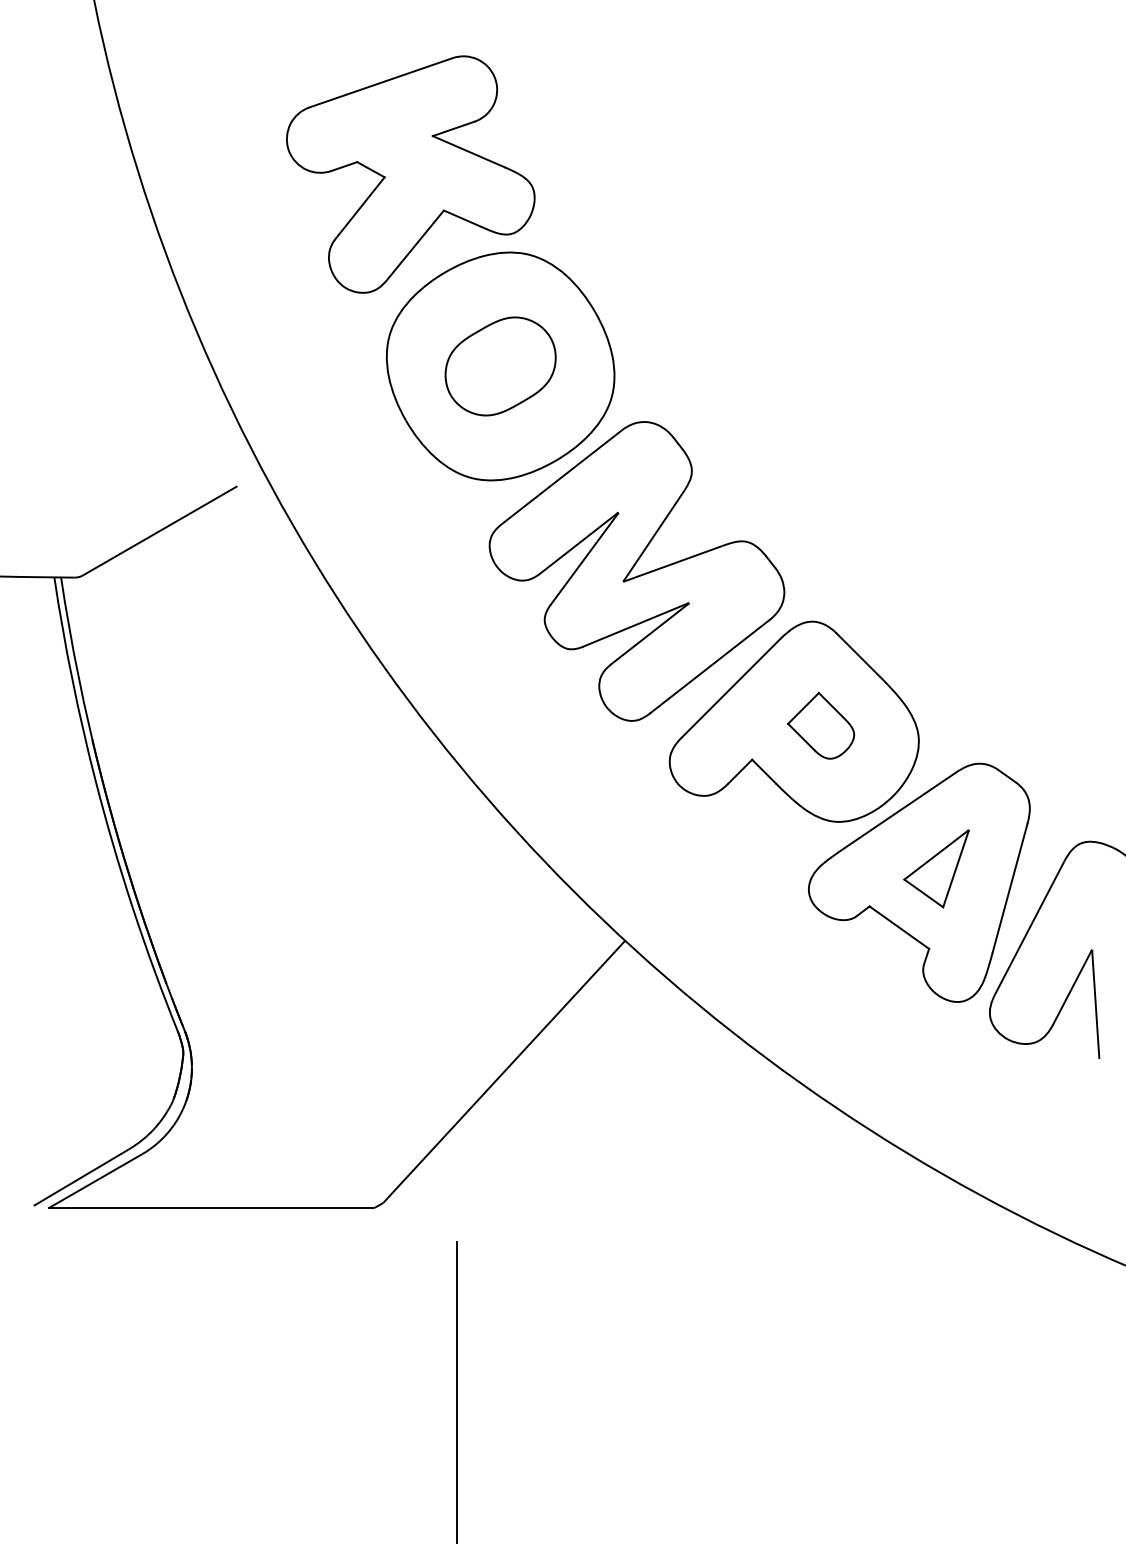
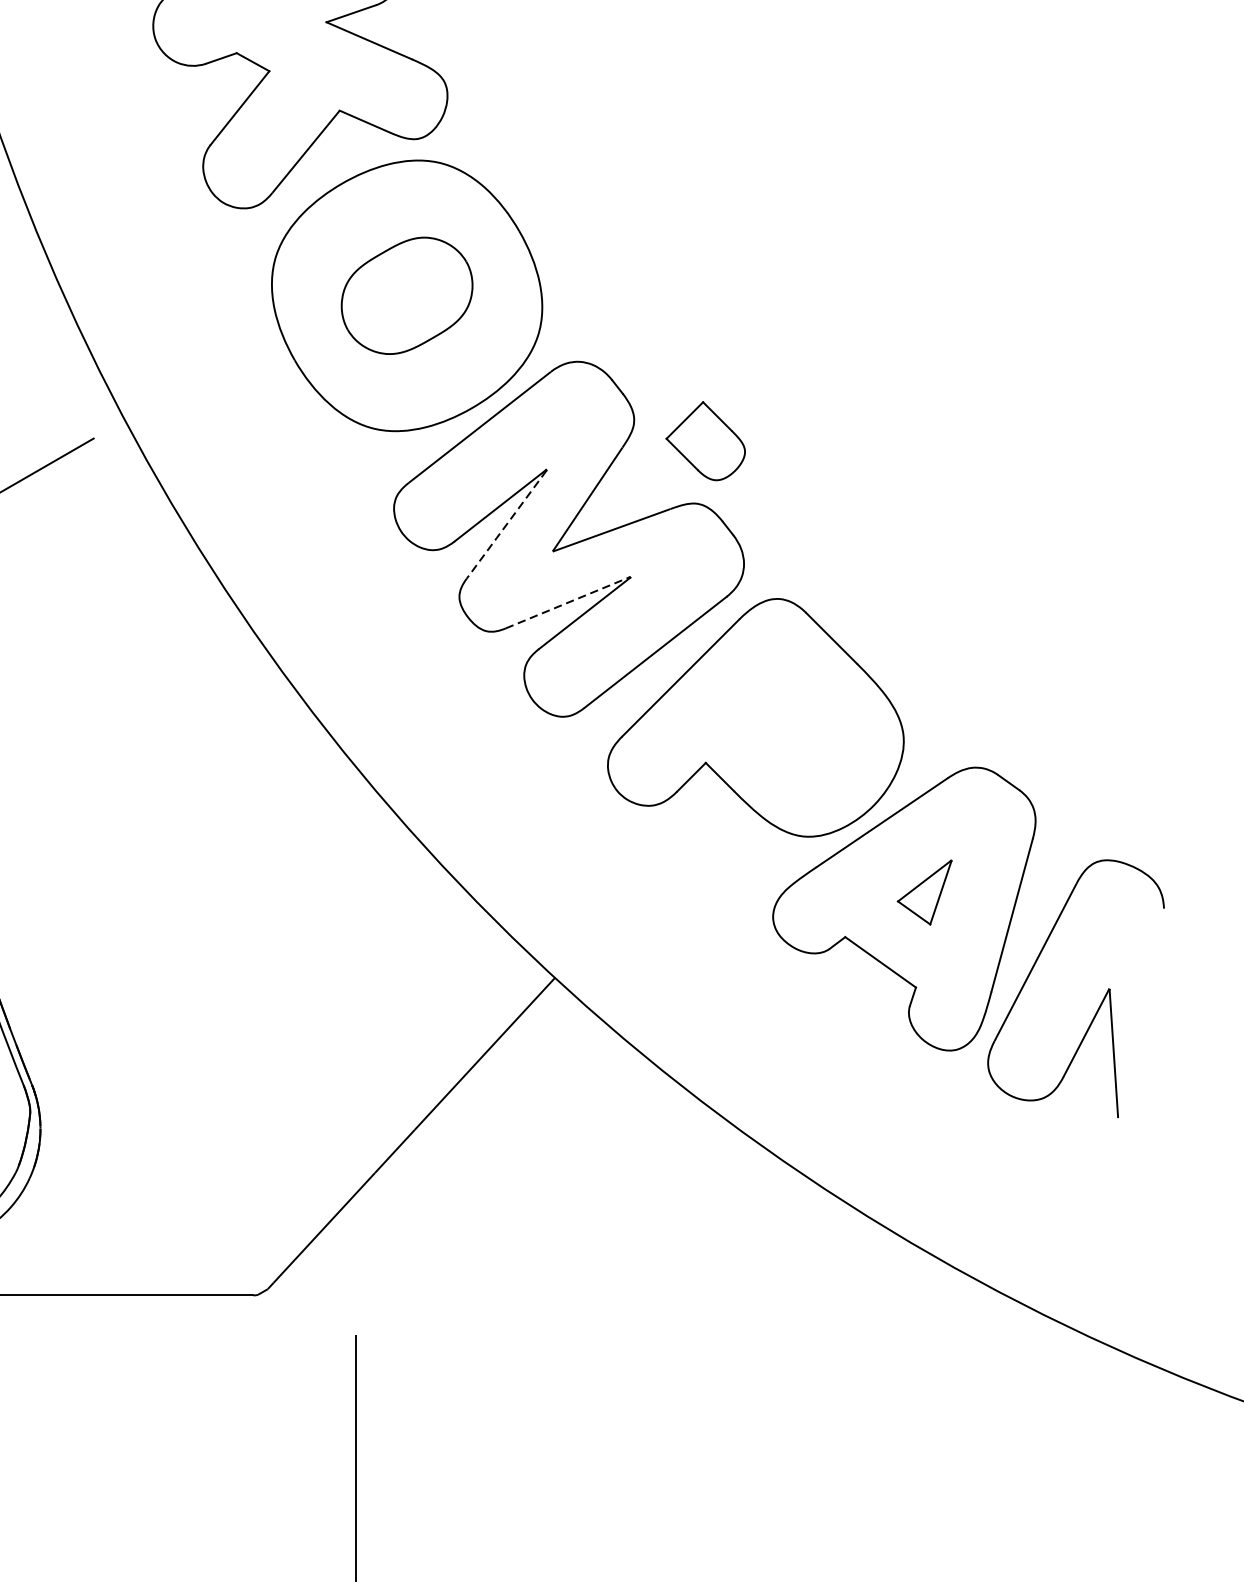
line: (584, 559) -> (506, 525), solid -> dashed
line: (635, 624) -> (567, 602), solid -> dashed
part: (821, 725) -> (706, 440), moved
part: (936, 868) -> (924, 892), size x0.7

